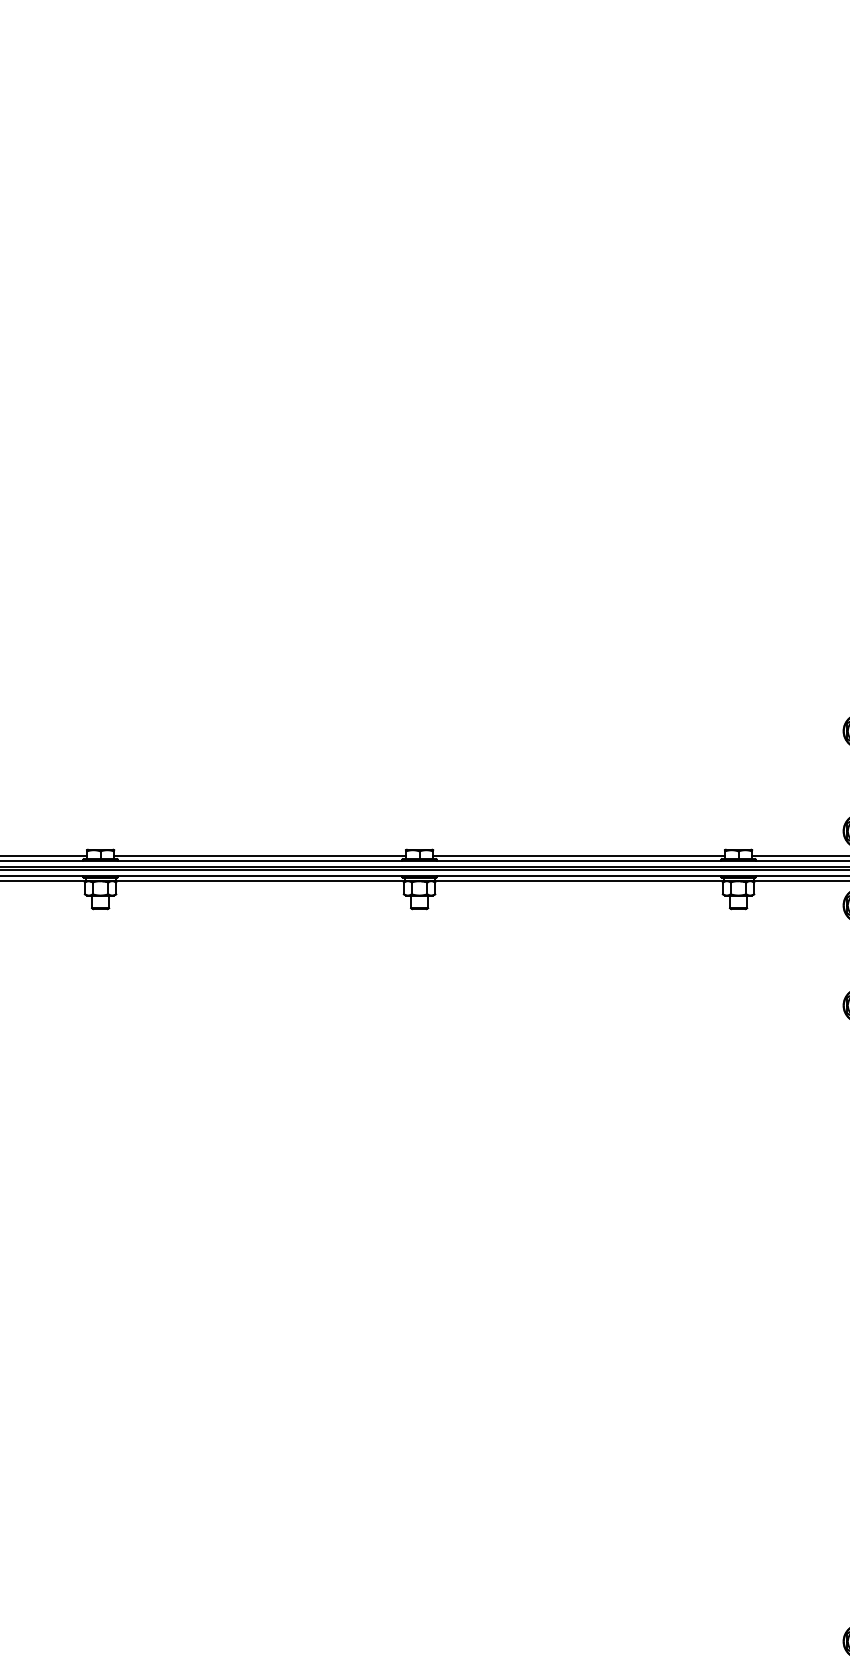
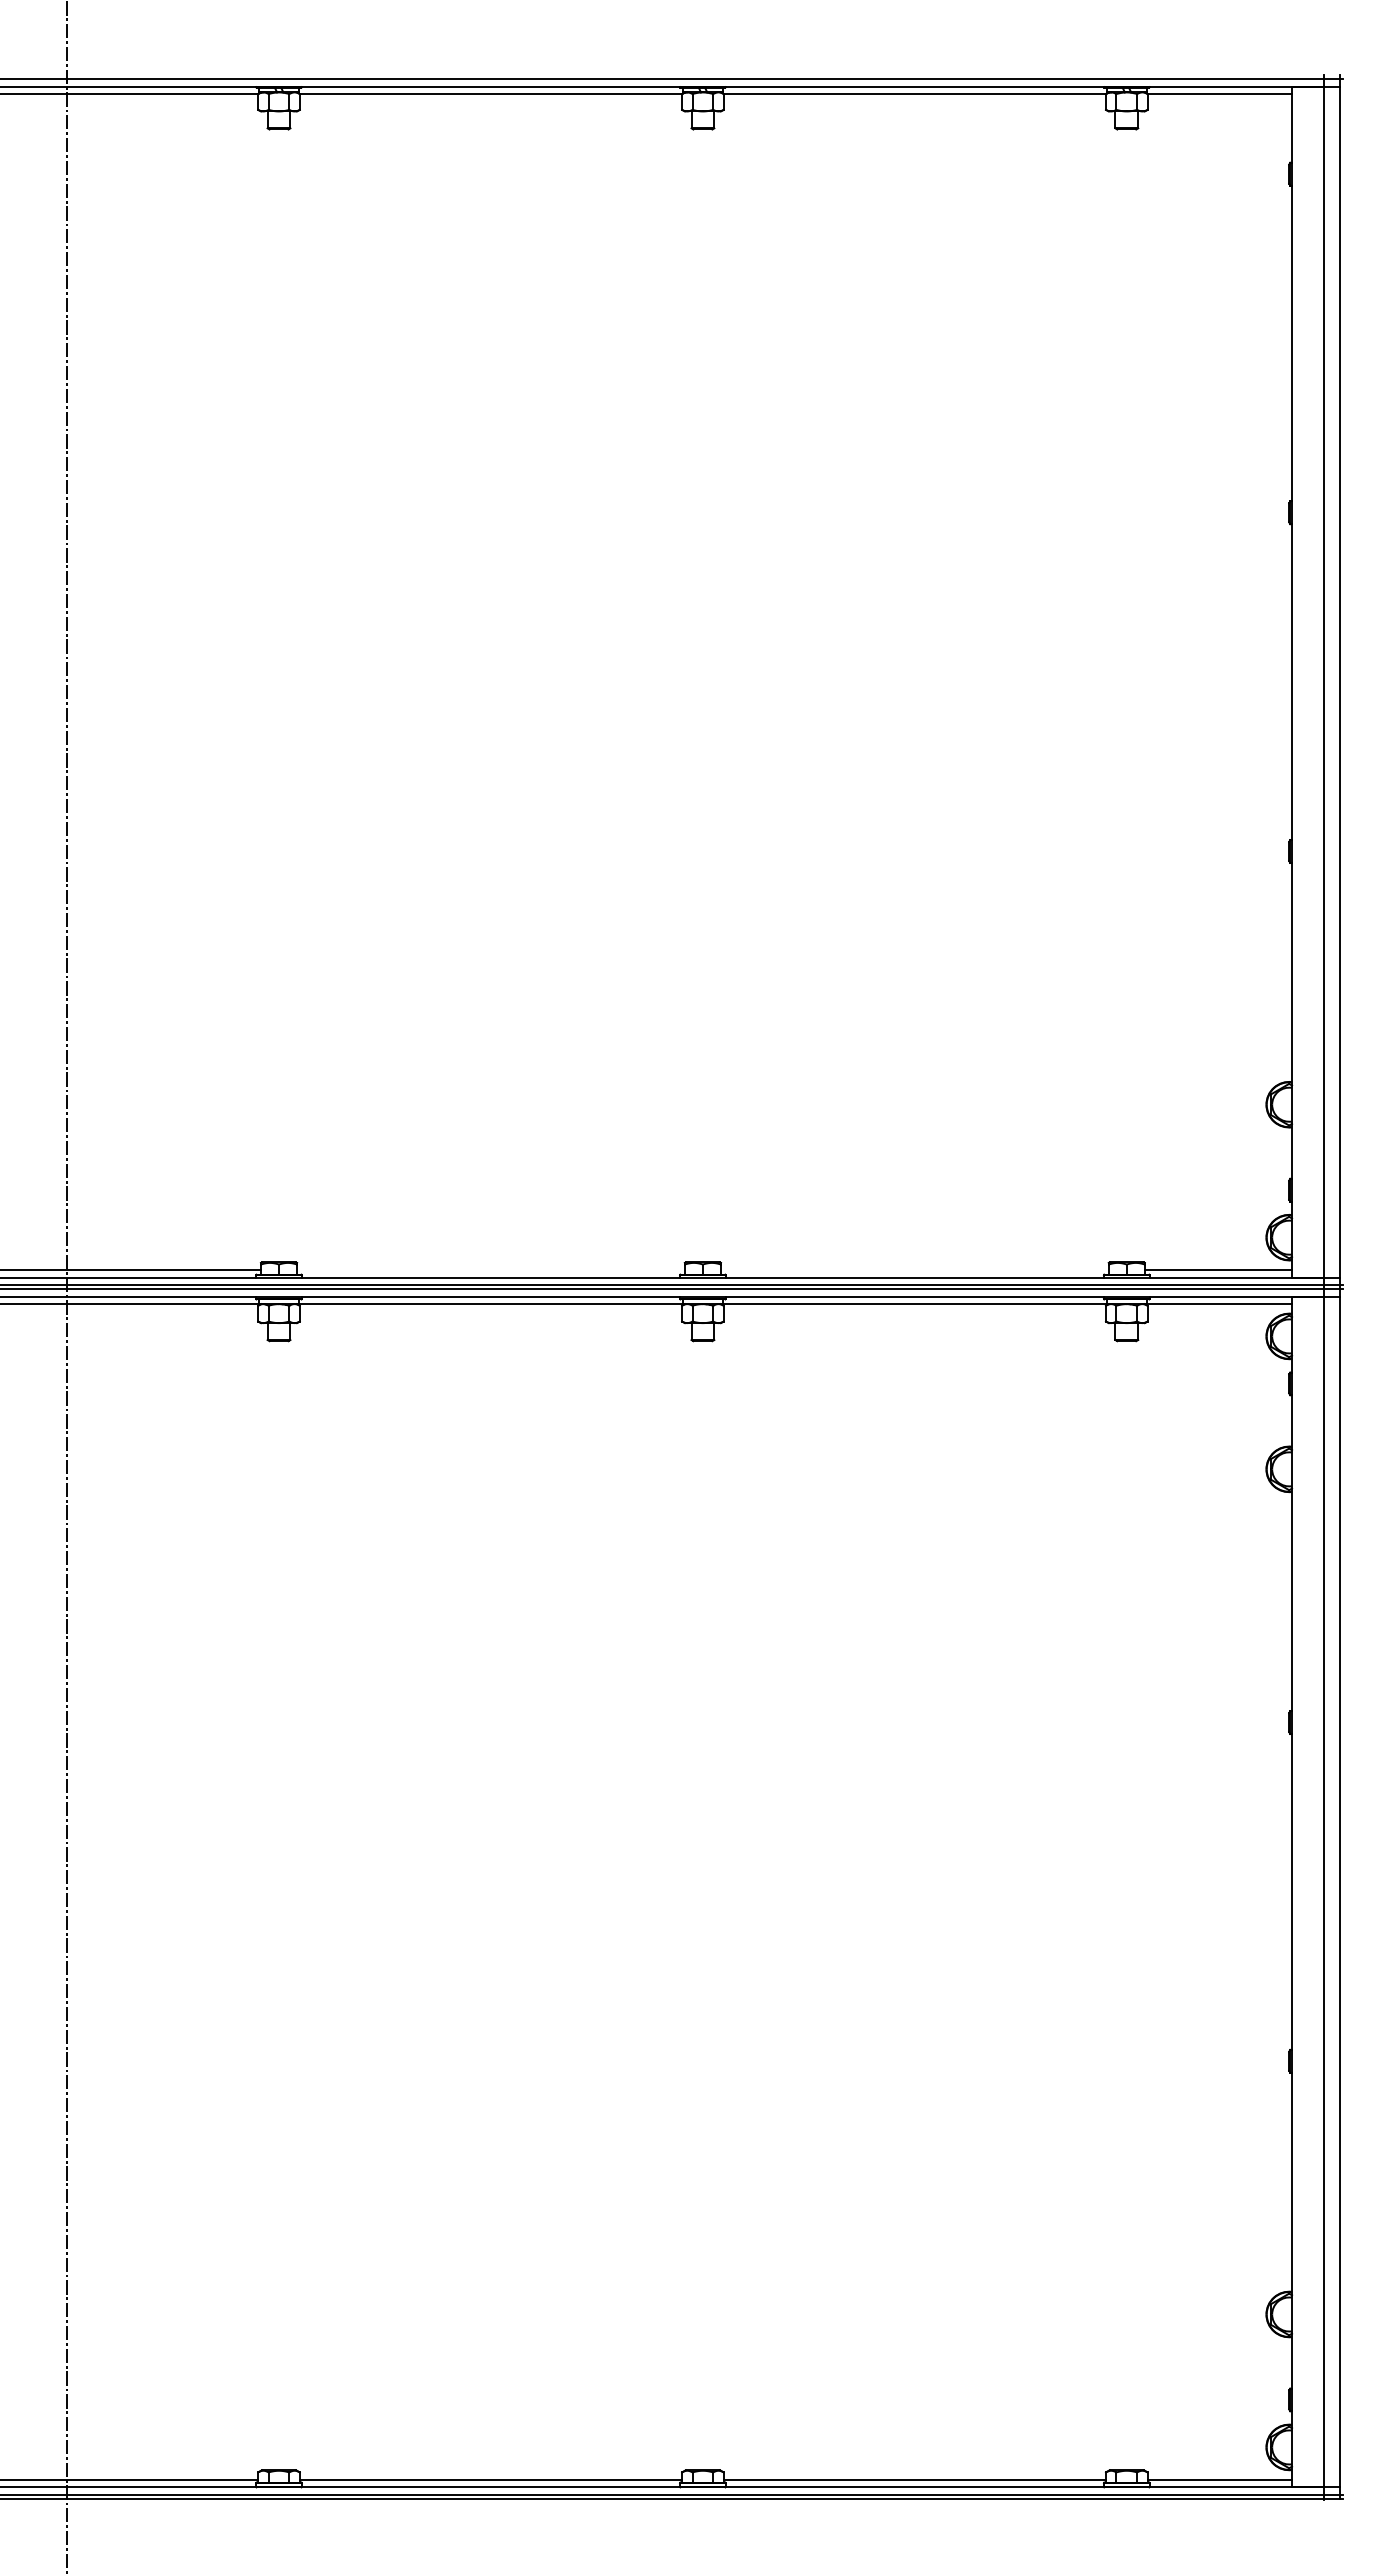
line: (259, 855) -> (490, 1269), removed
line: (578, 855) -> (914, 1269), removed

